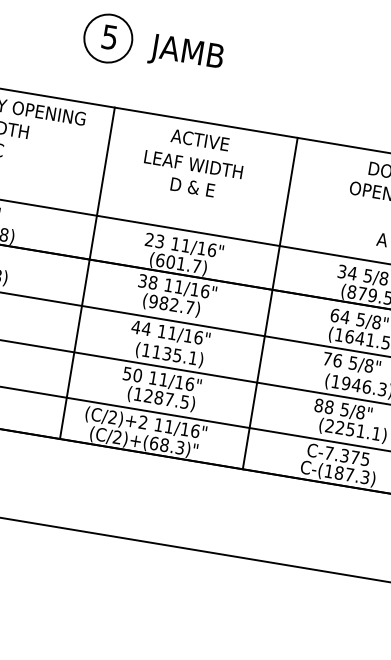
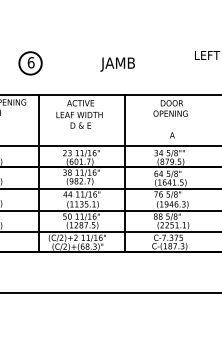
text: (108, 36) -> (30, 62), 5 -> 6
text: (185, 53) -> (117, 64), moved

